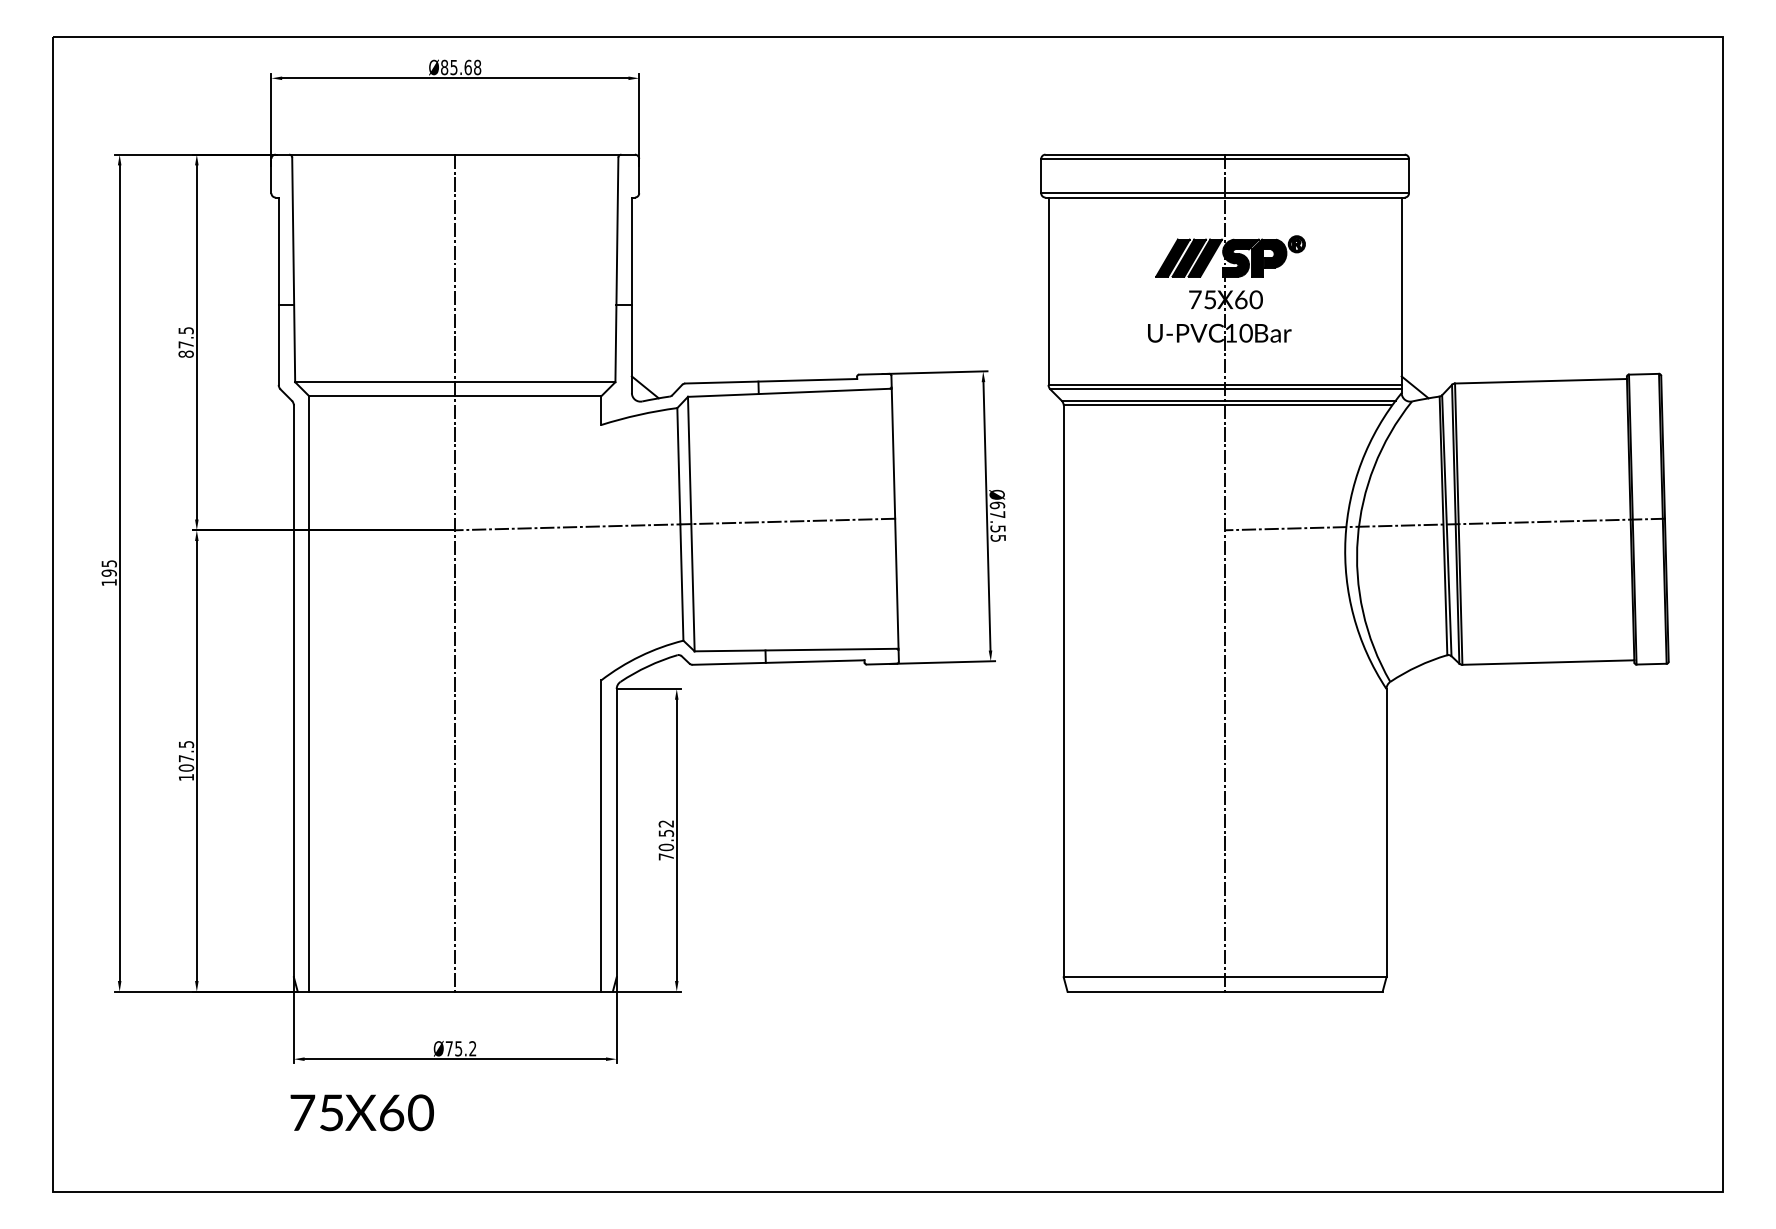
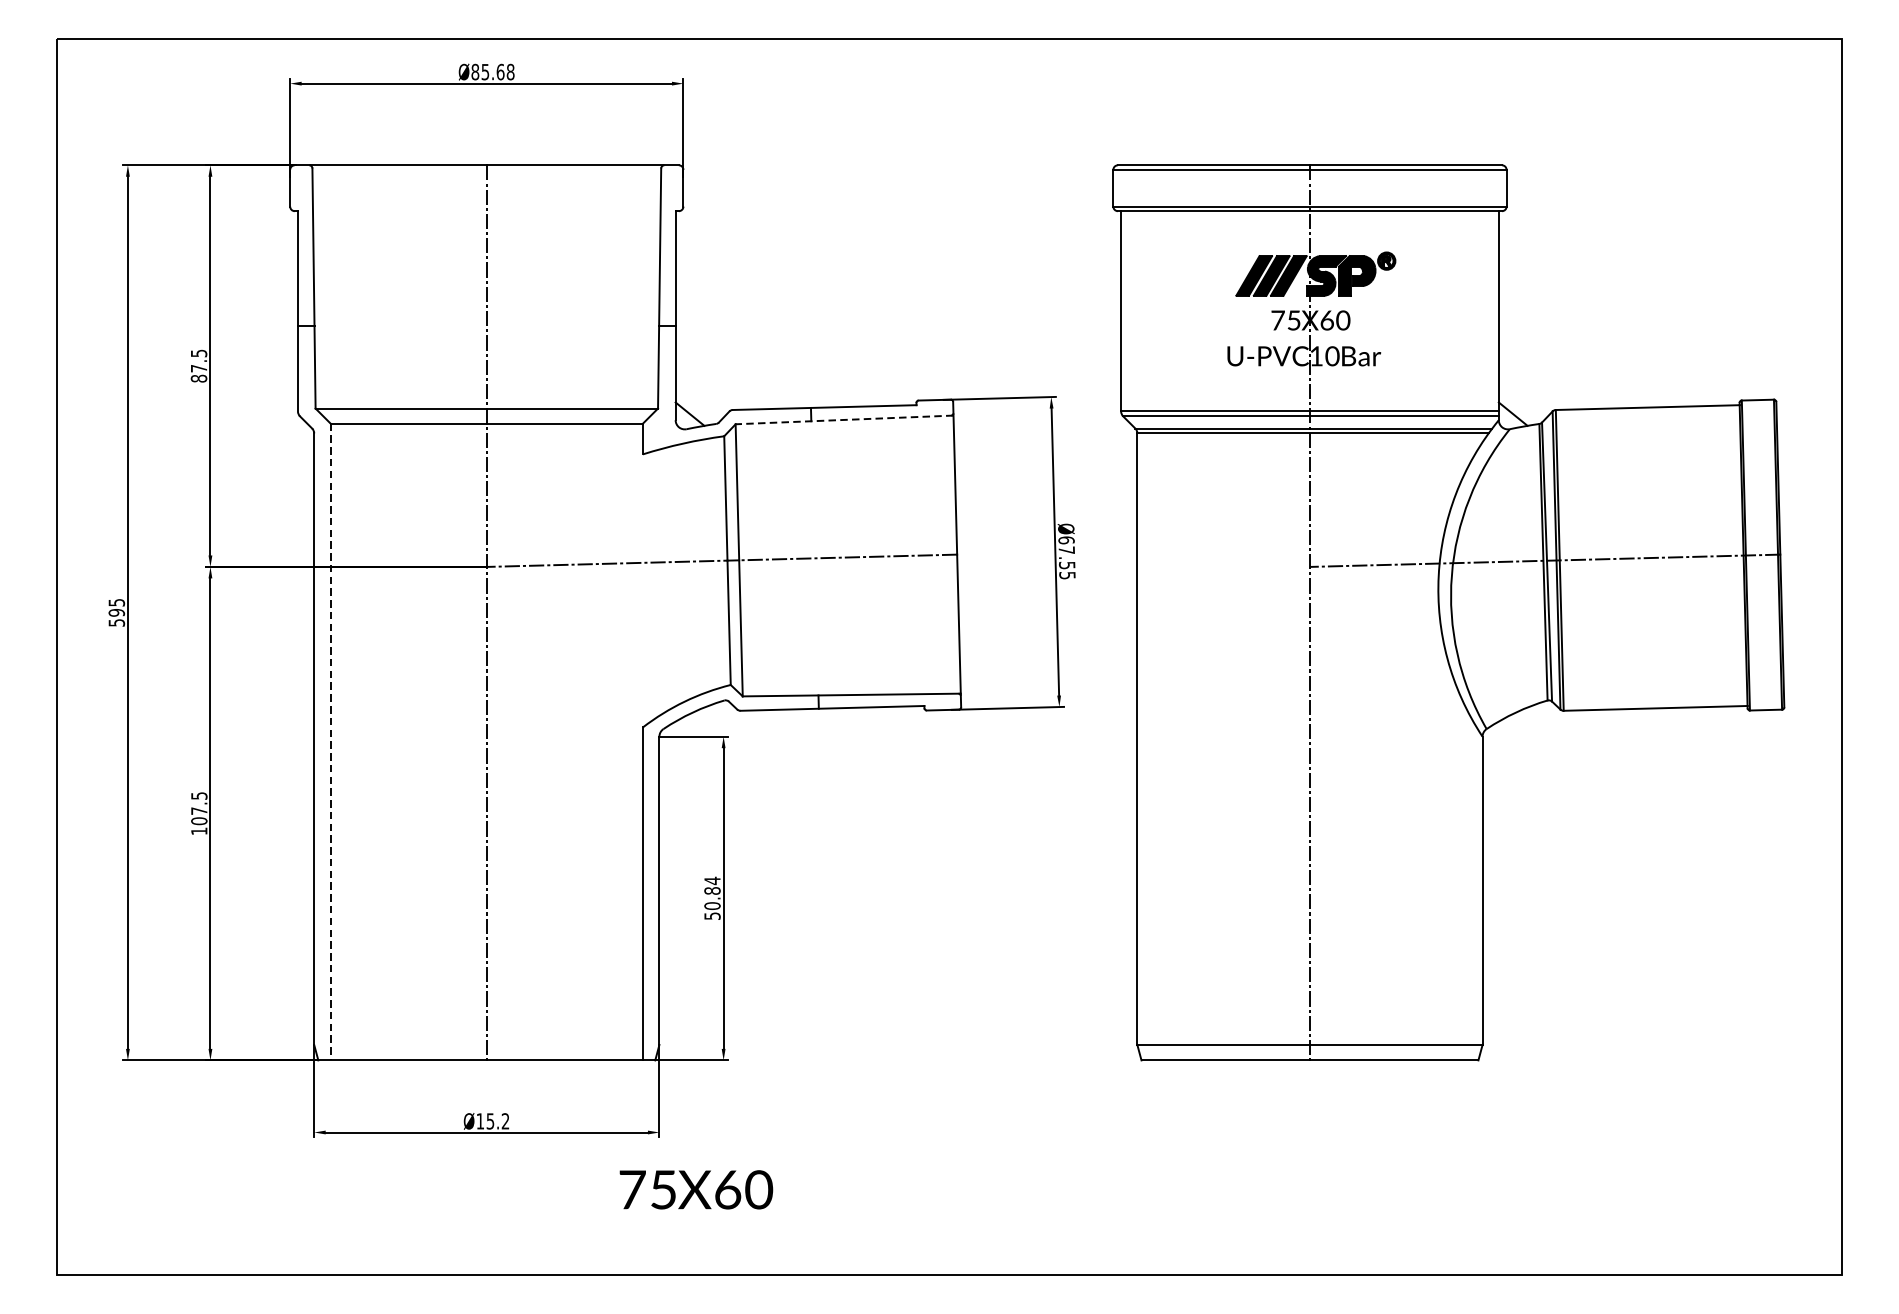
line: (789, 392) -> (844, 419), solid -> dashed
text: (108, 582) -> (115, 622), 195 -> 595
line: (309, 694) -> (330, 742), solid -> dashed
text: (666, 840) -> (712, 898), 70.52 -> 50.84
text: (448, 1048) -> (479, 1121), Ø75.2 -> Ø15.2
text: (361, 1112) -> (695, 1189), moved

